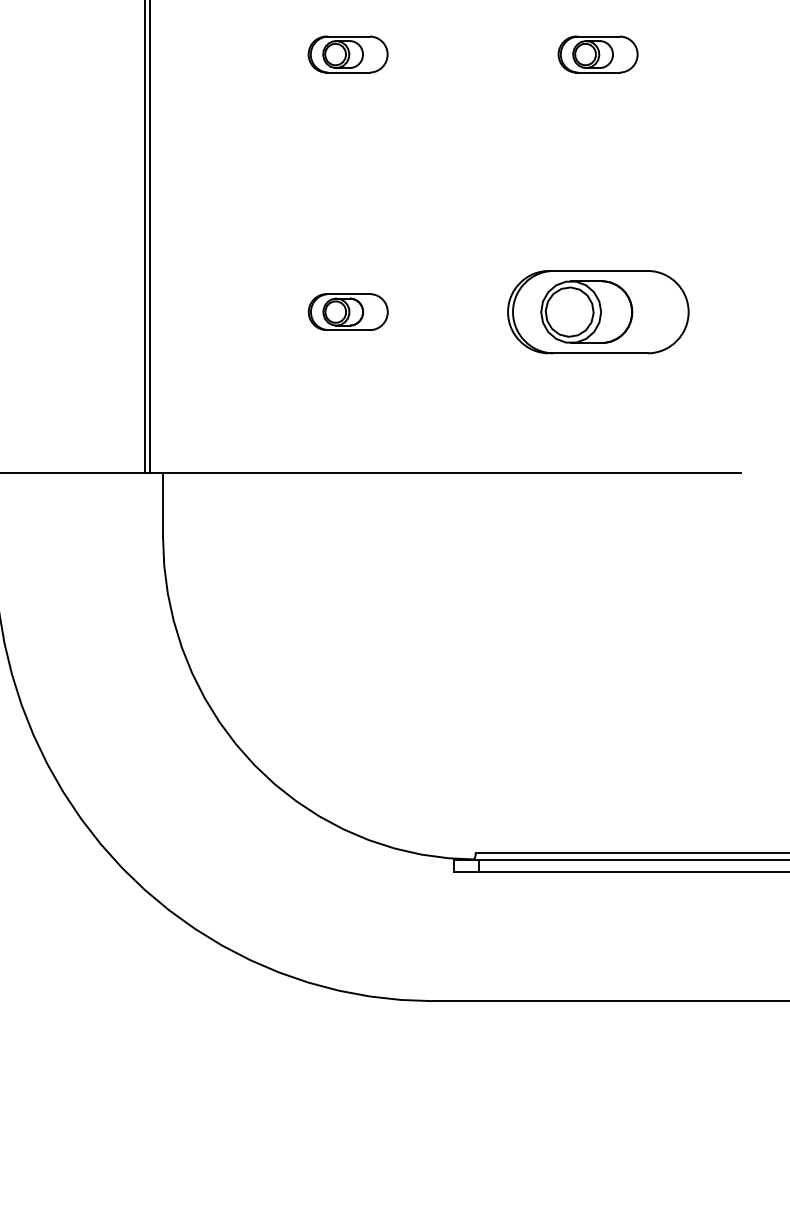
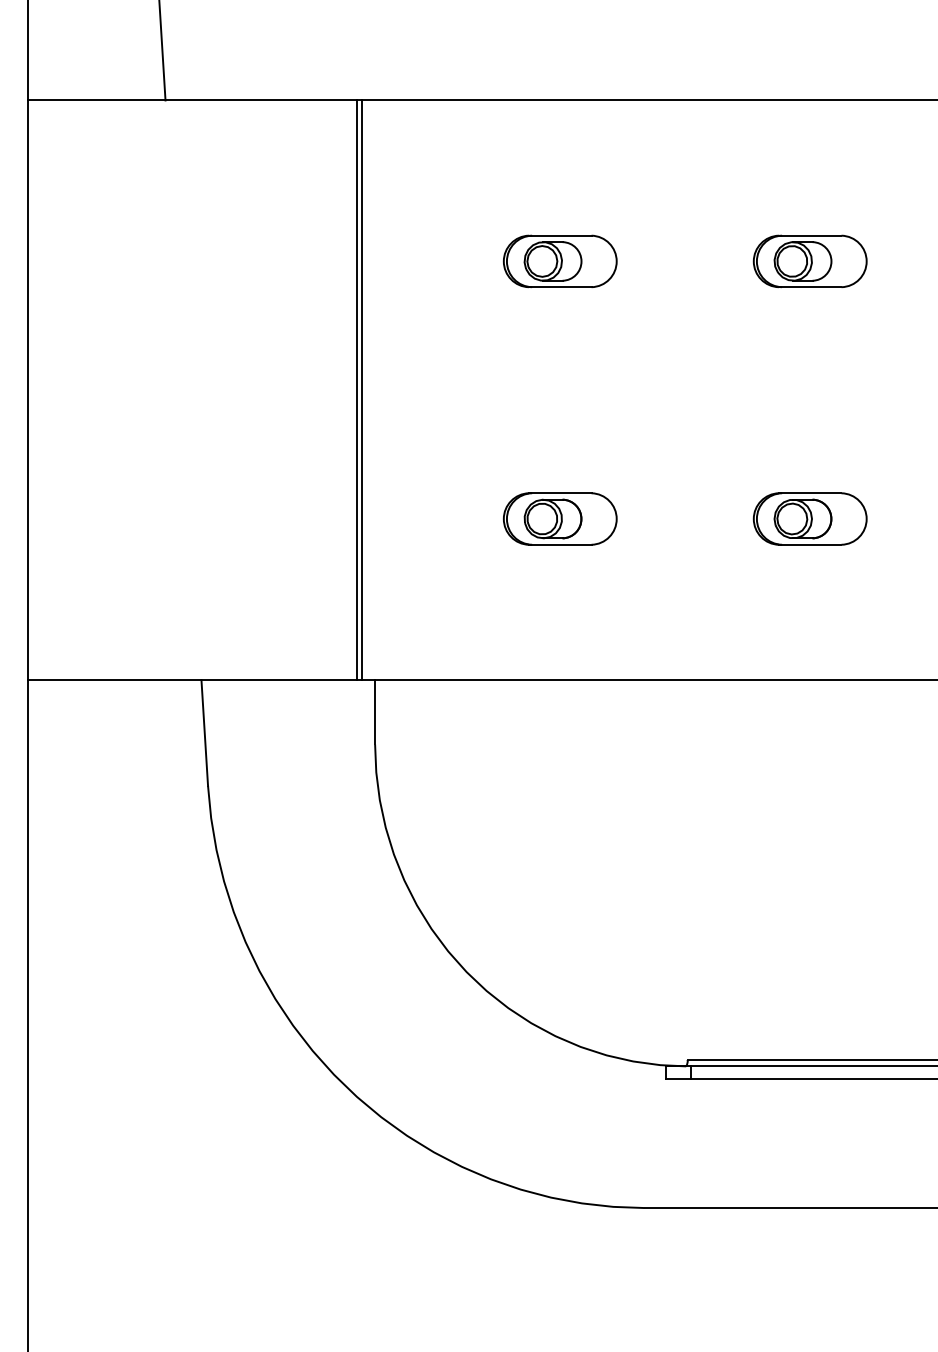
part: (347, 54) -> (559, 261), size x1.43
part: (597, 54) -> (809, 261), size x1.43
part: (348, 311) -> (560, 518), size x1.43
part: (597, 311) -> (809, 518), size x0.62

